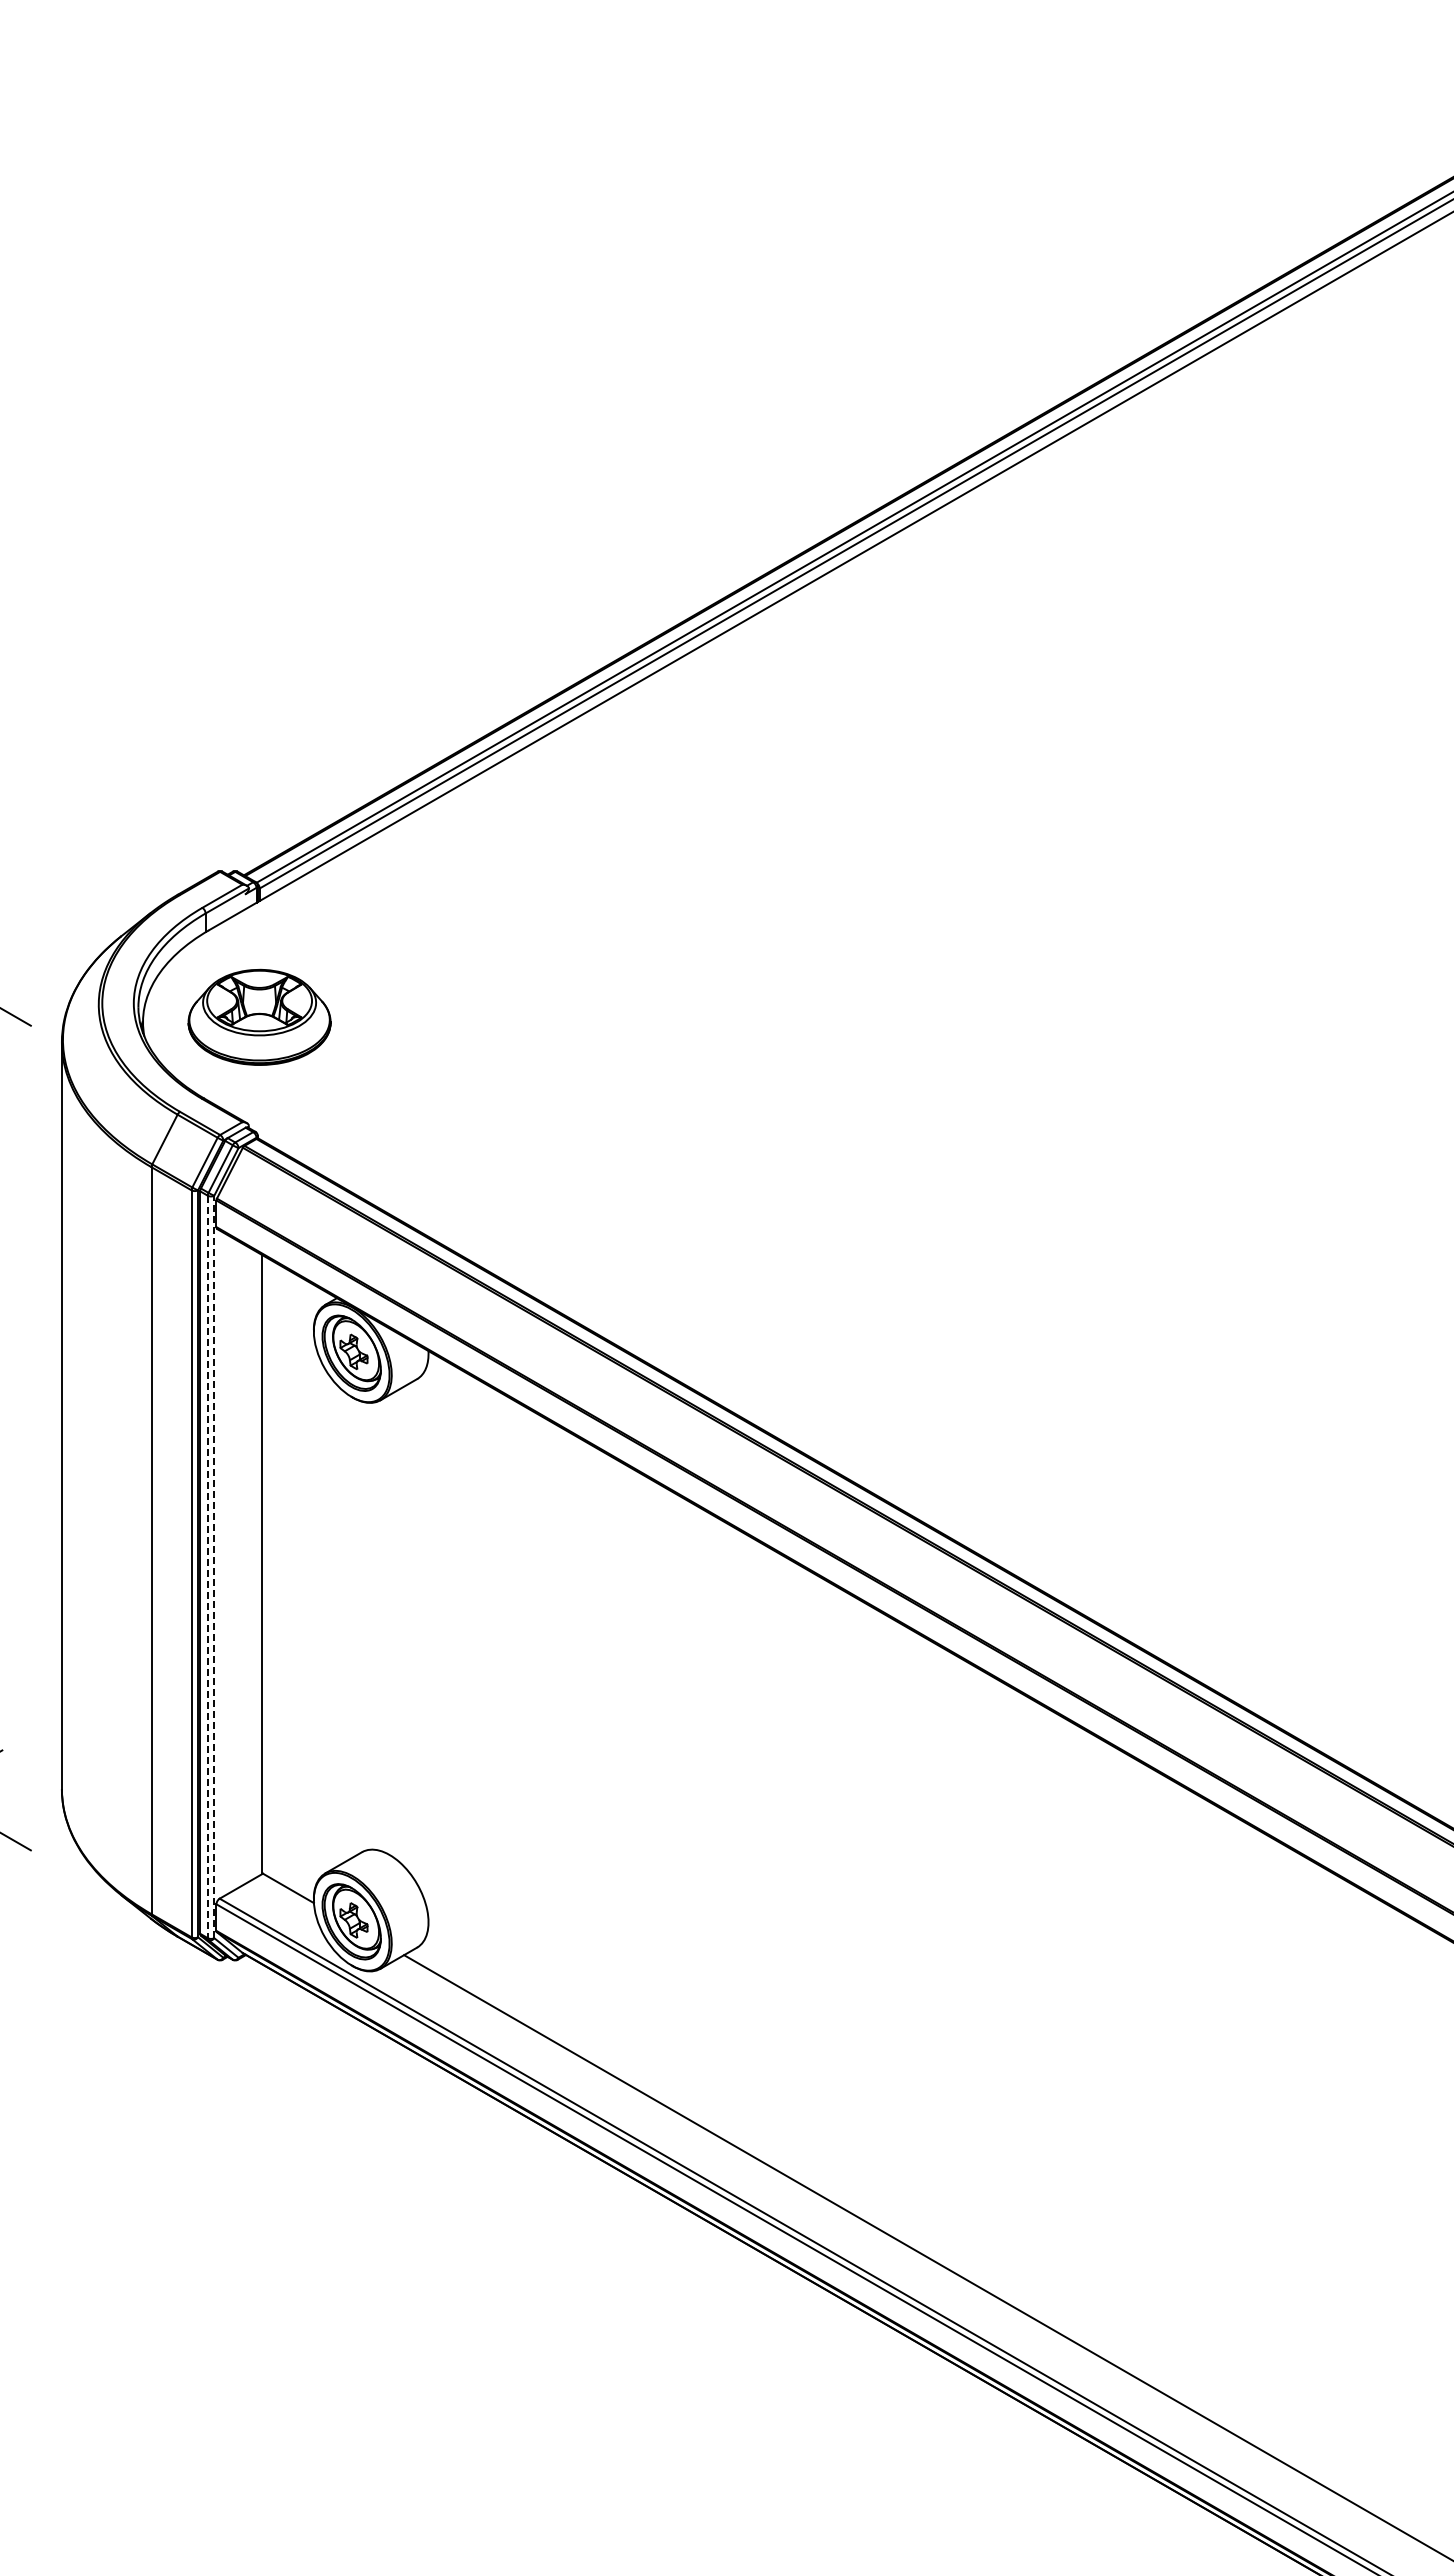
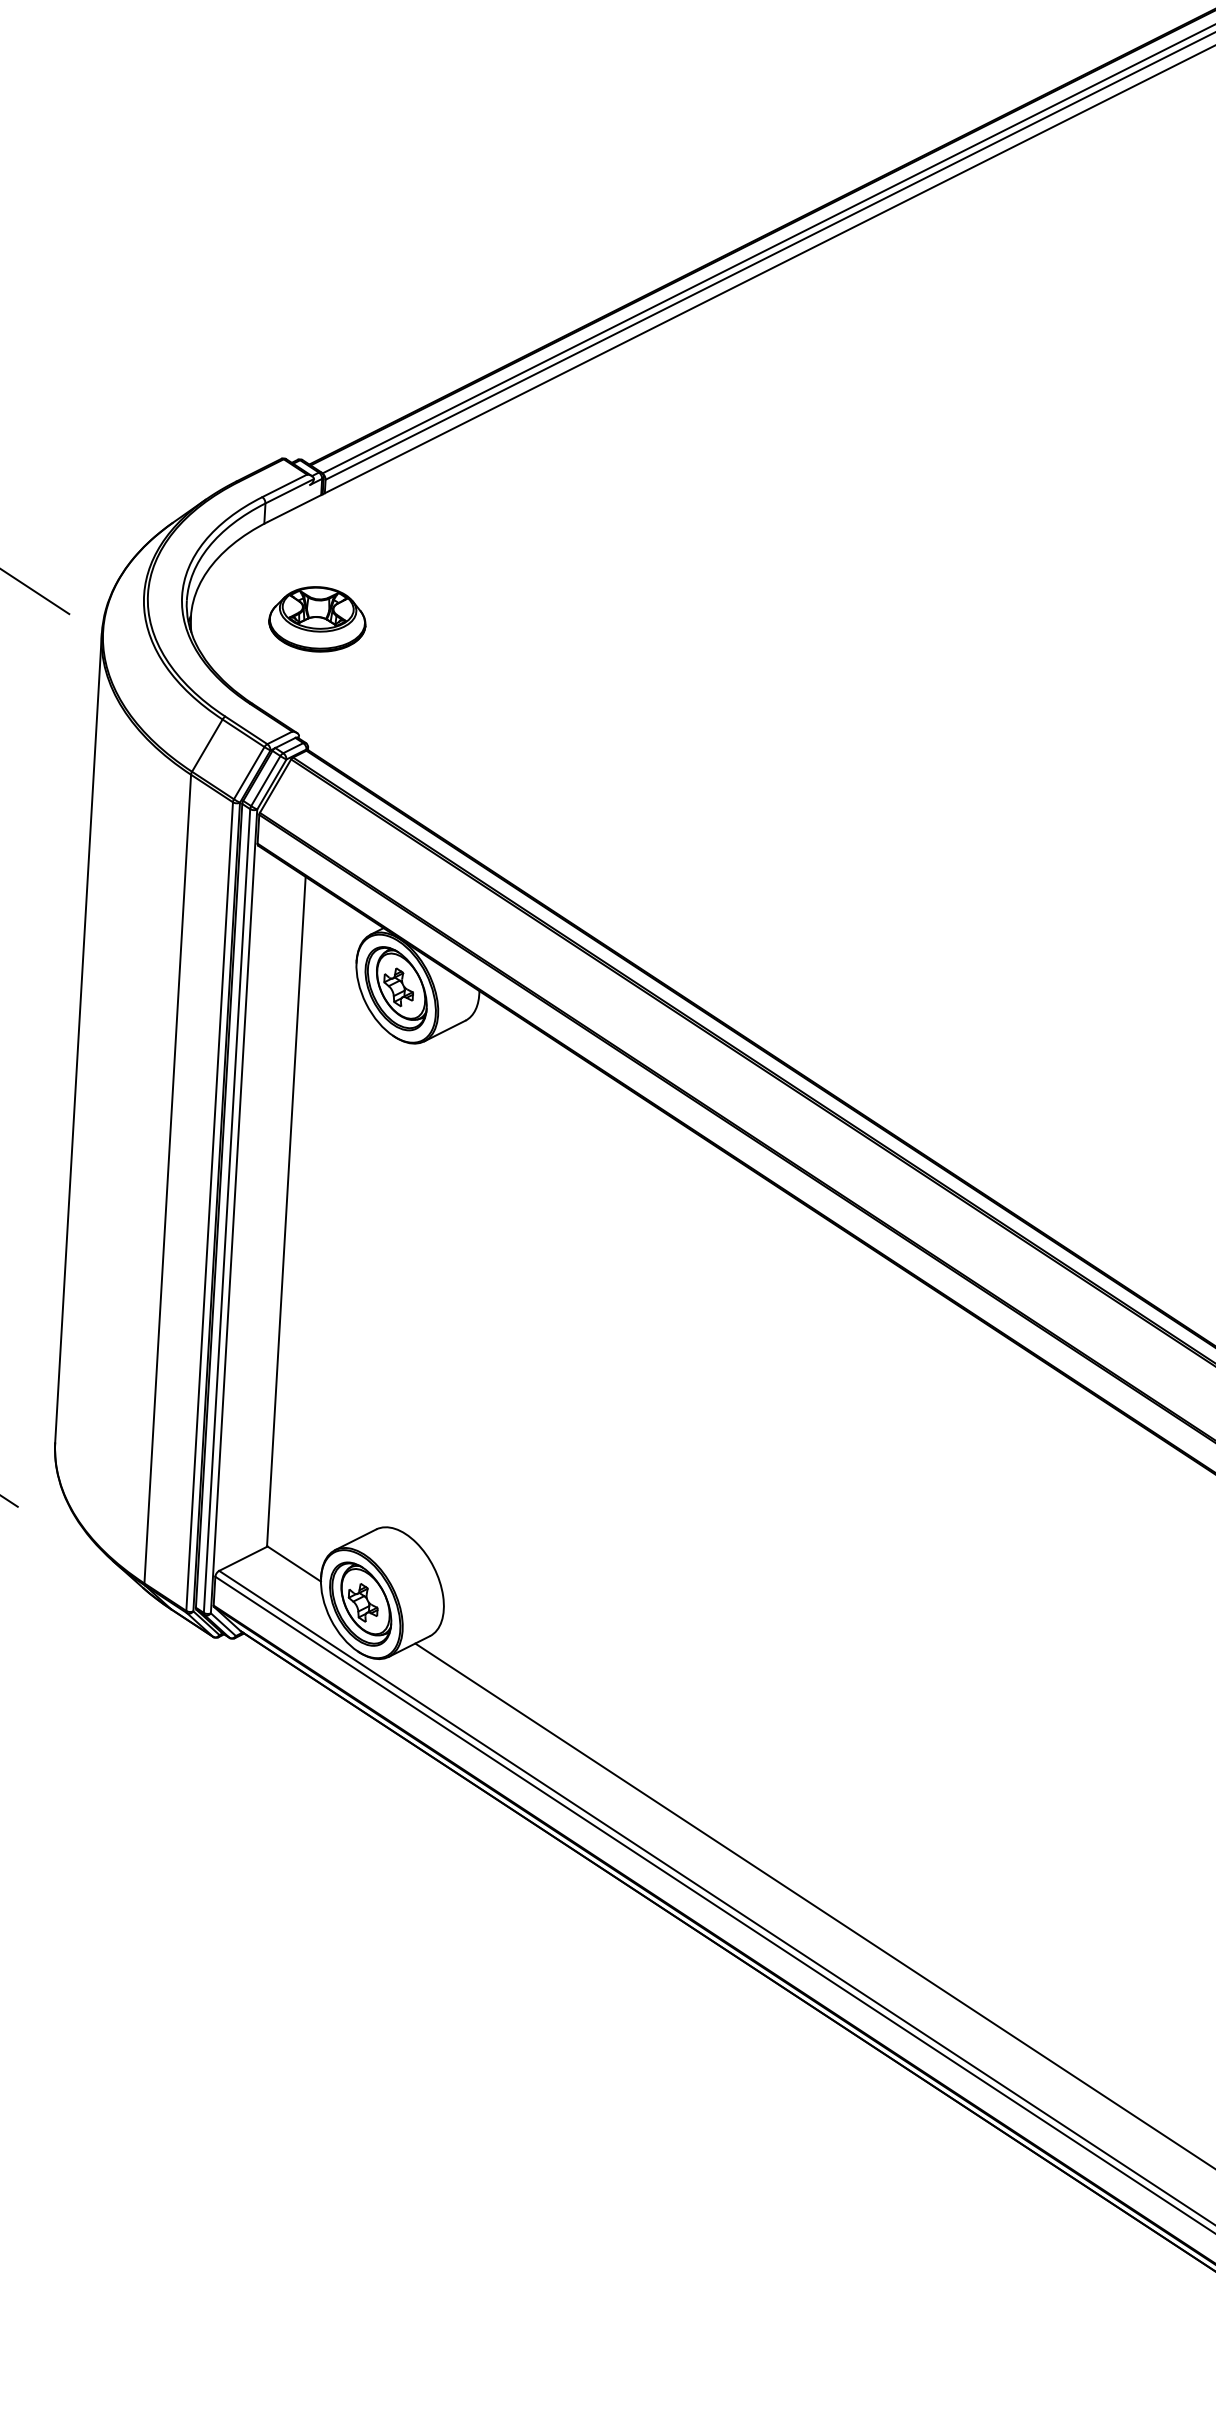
part: (259, 1017) -> (317, 619), size x0.62
line: (214, 1566) -> (234, 1210), dashed -> solid
line: (207, 1567) -> (226, 1211), dashed -> solid

